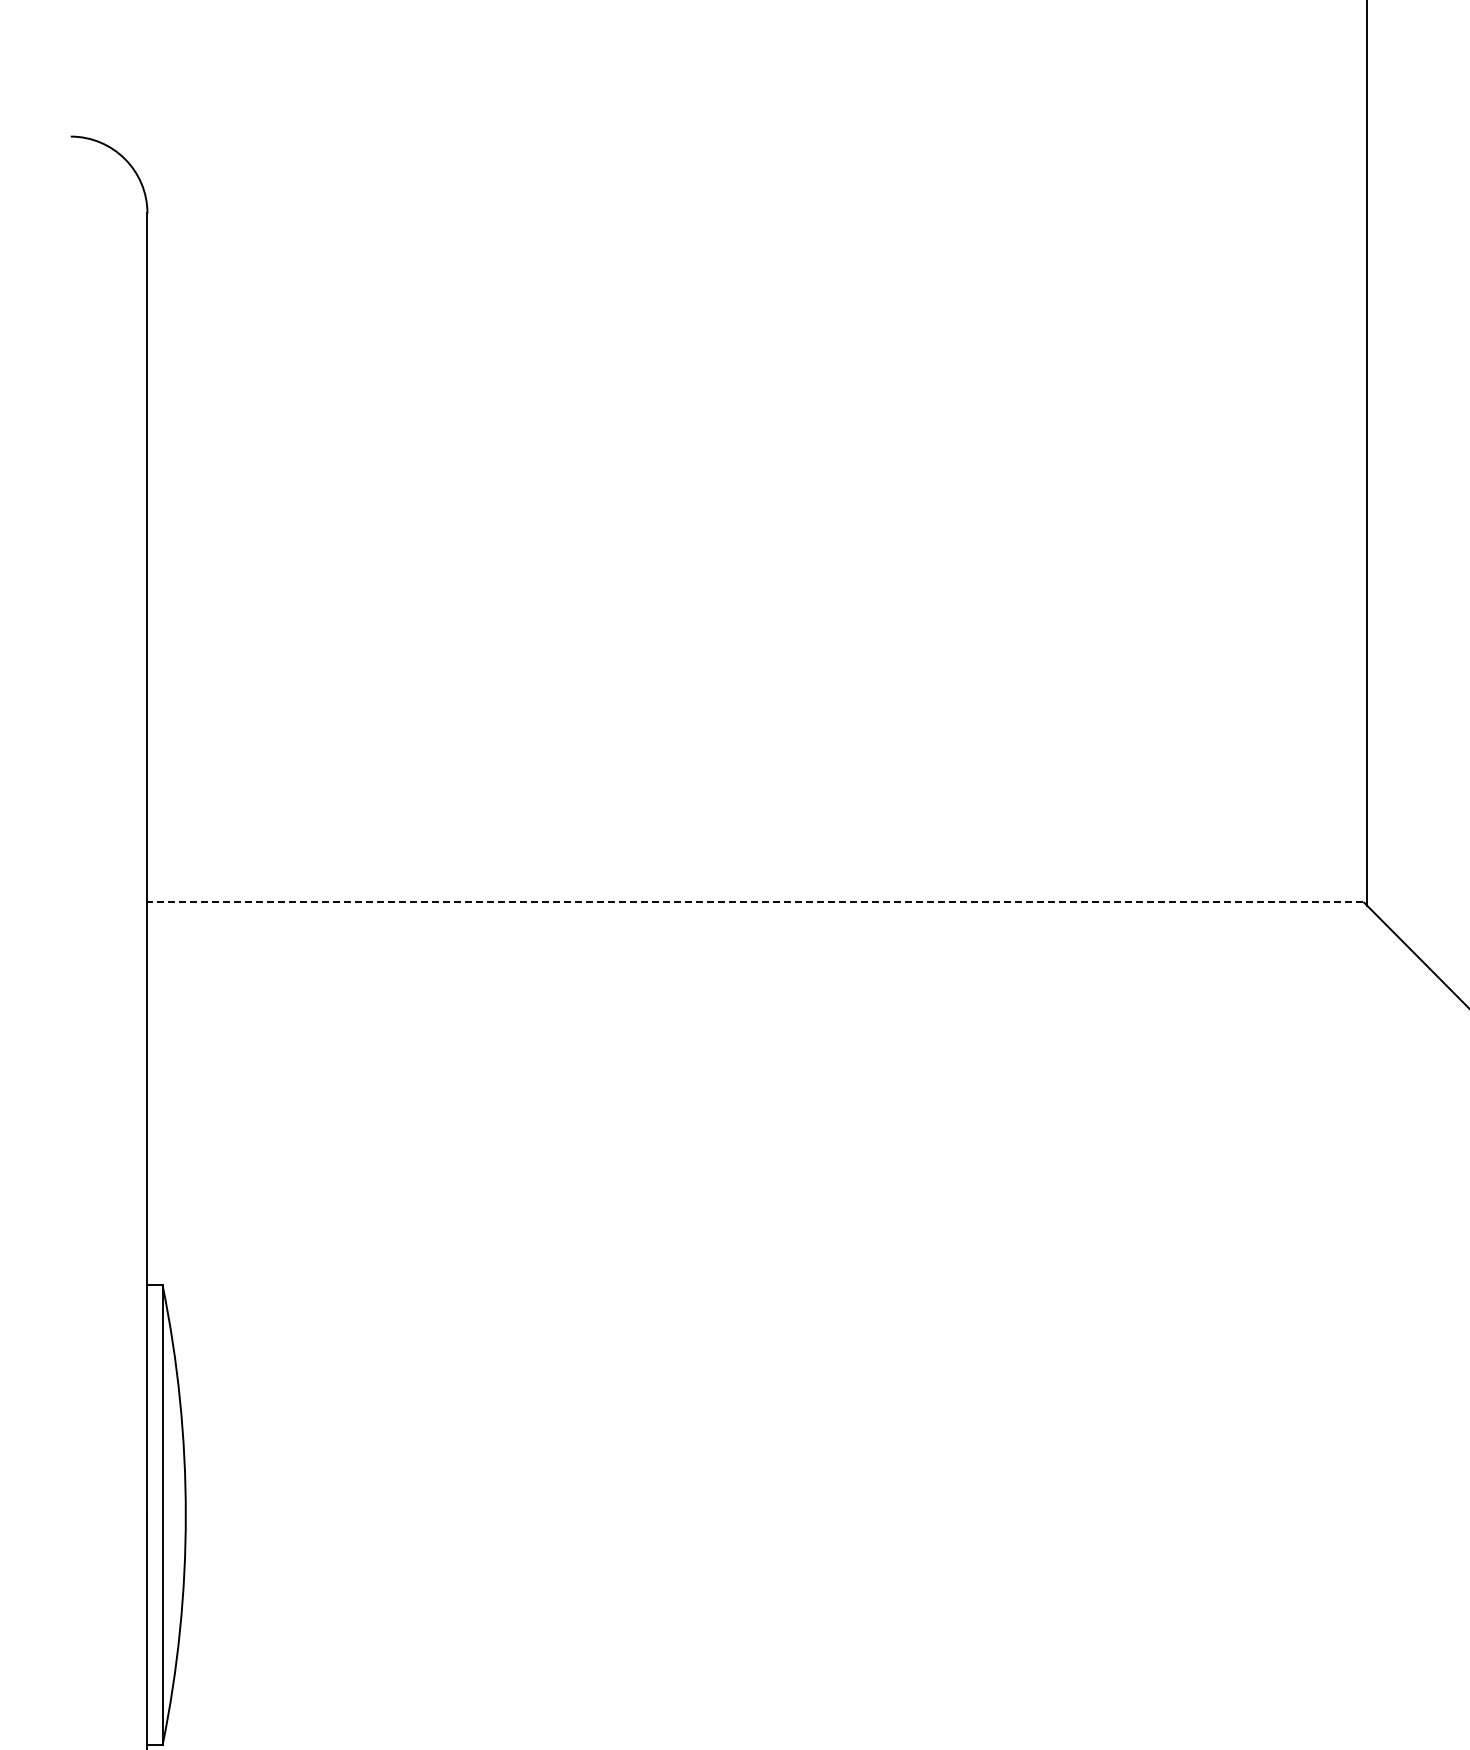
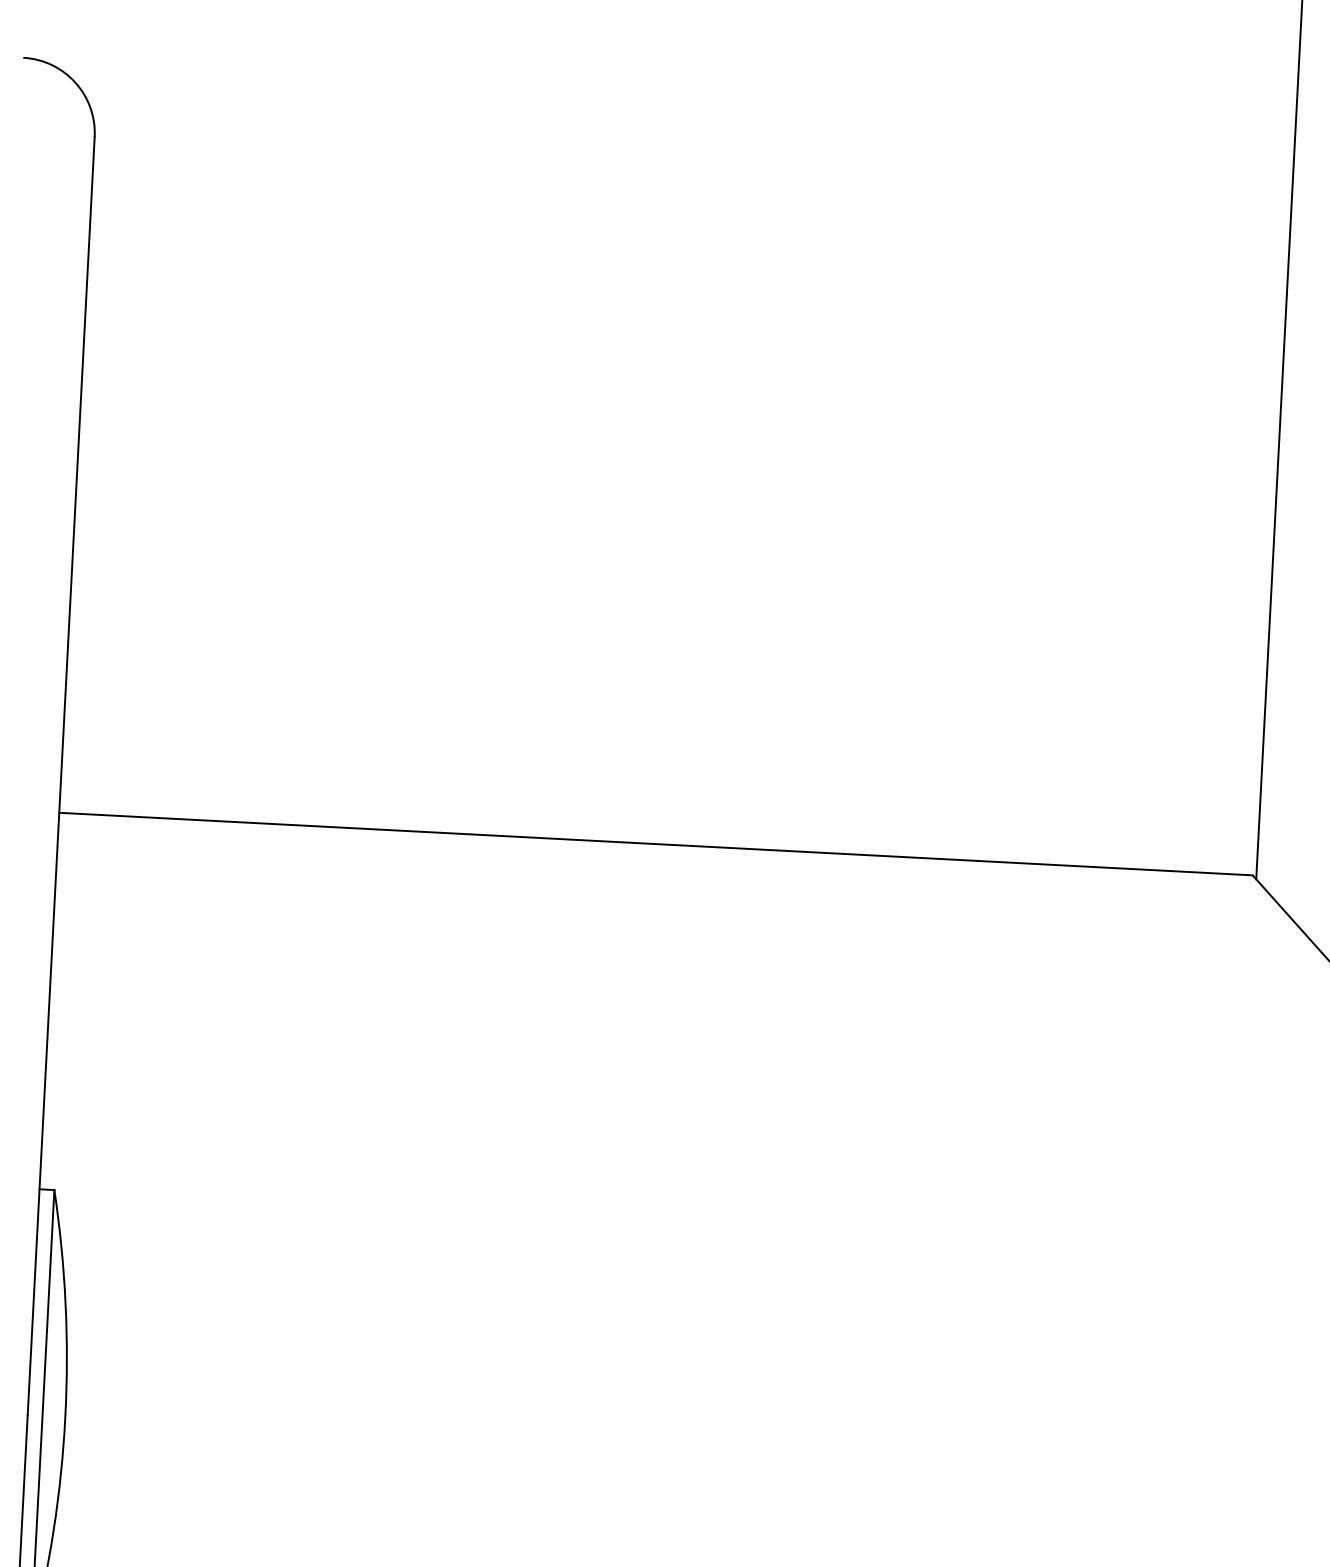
line: (754, 901) -> (655, 843), dashed -> solid

